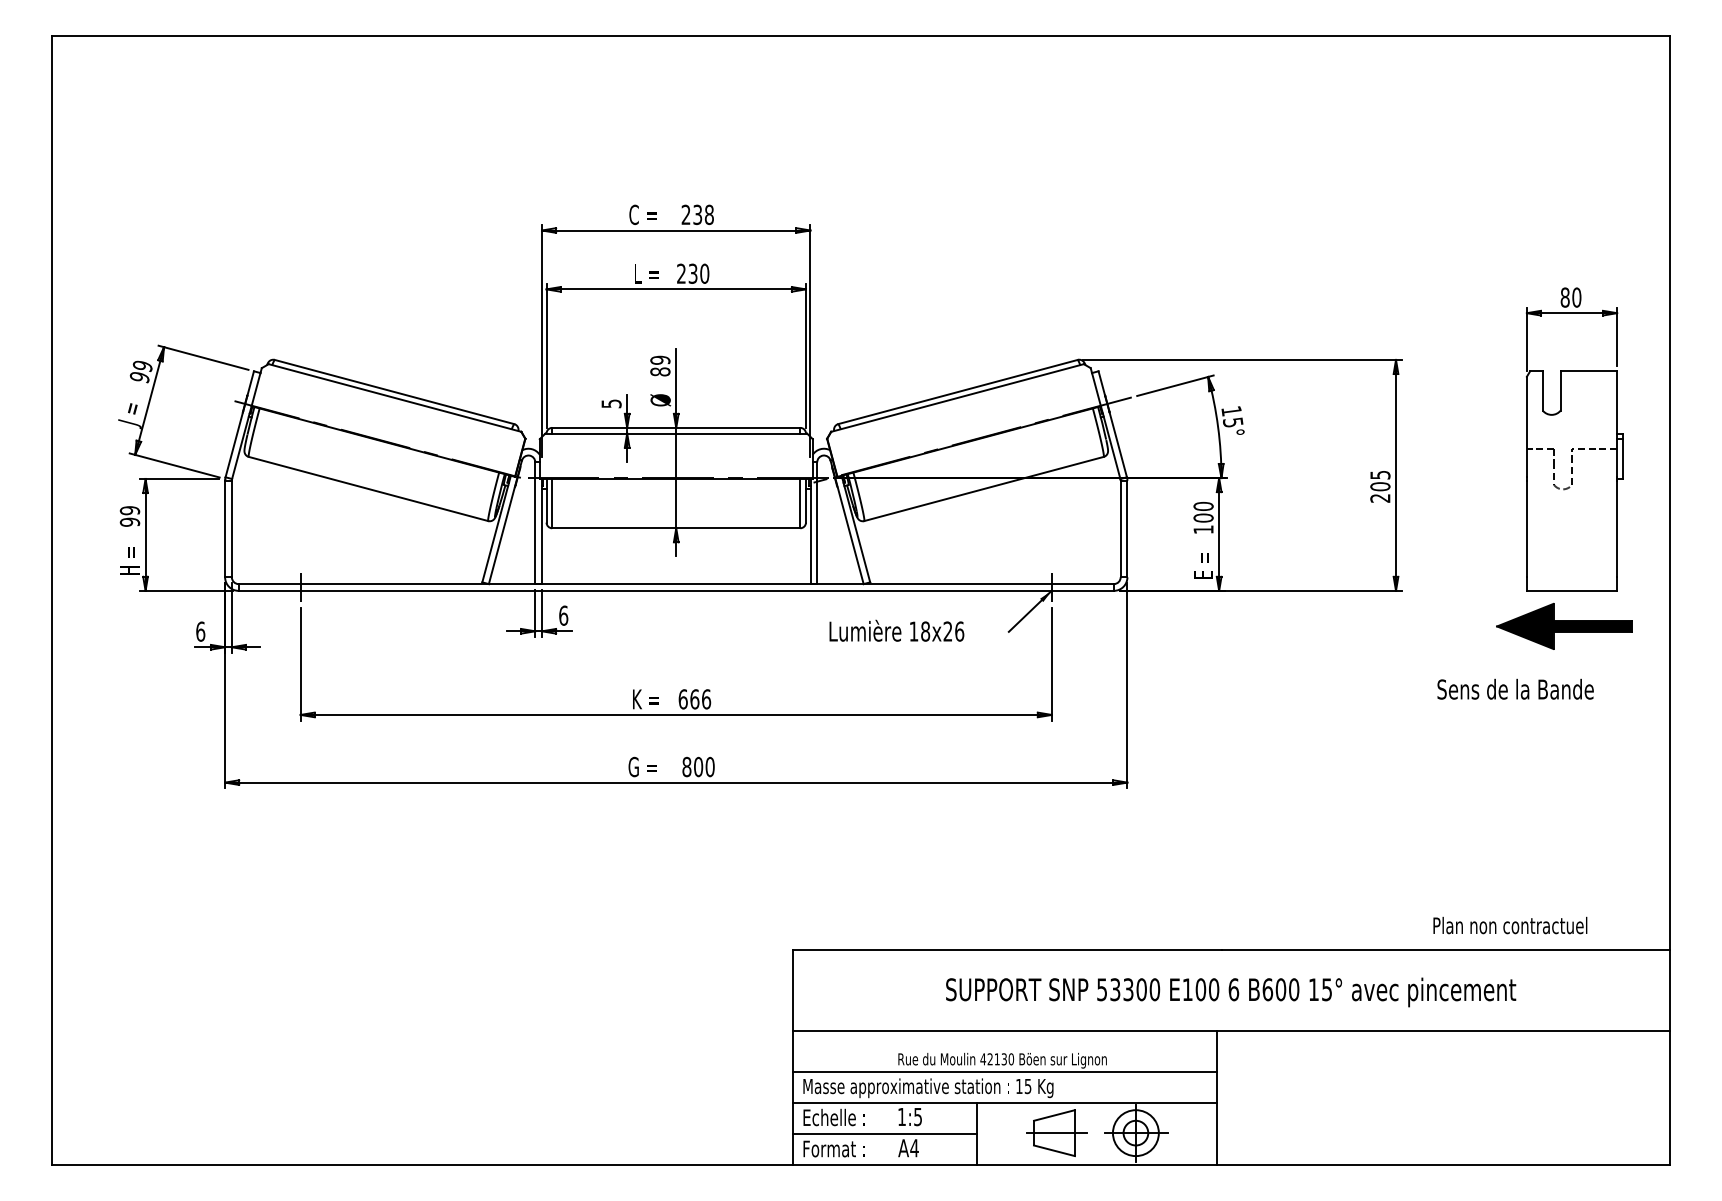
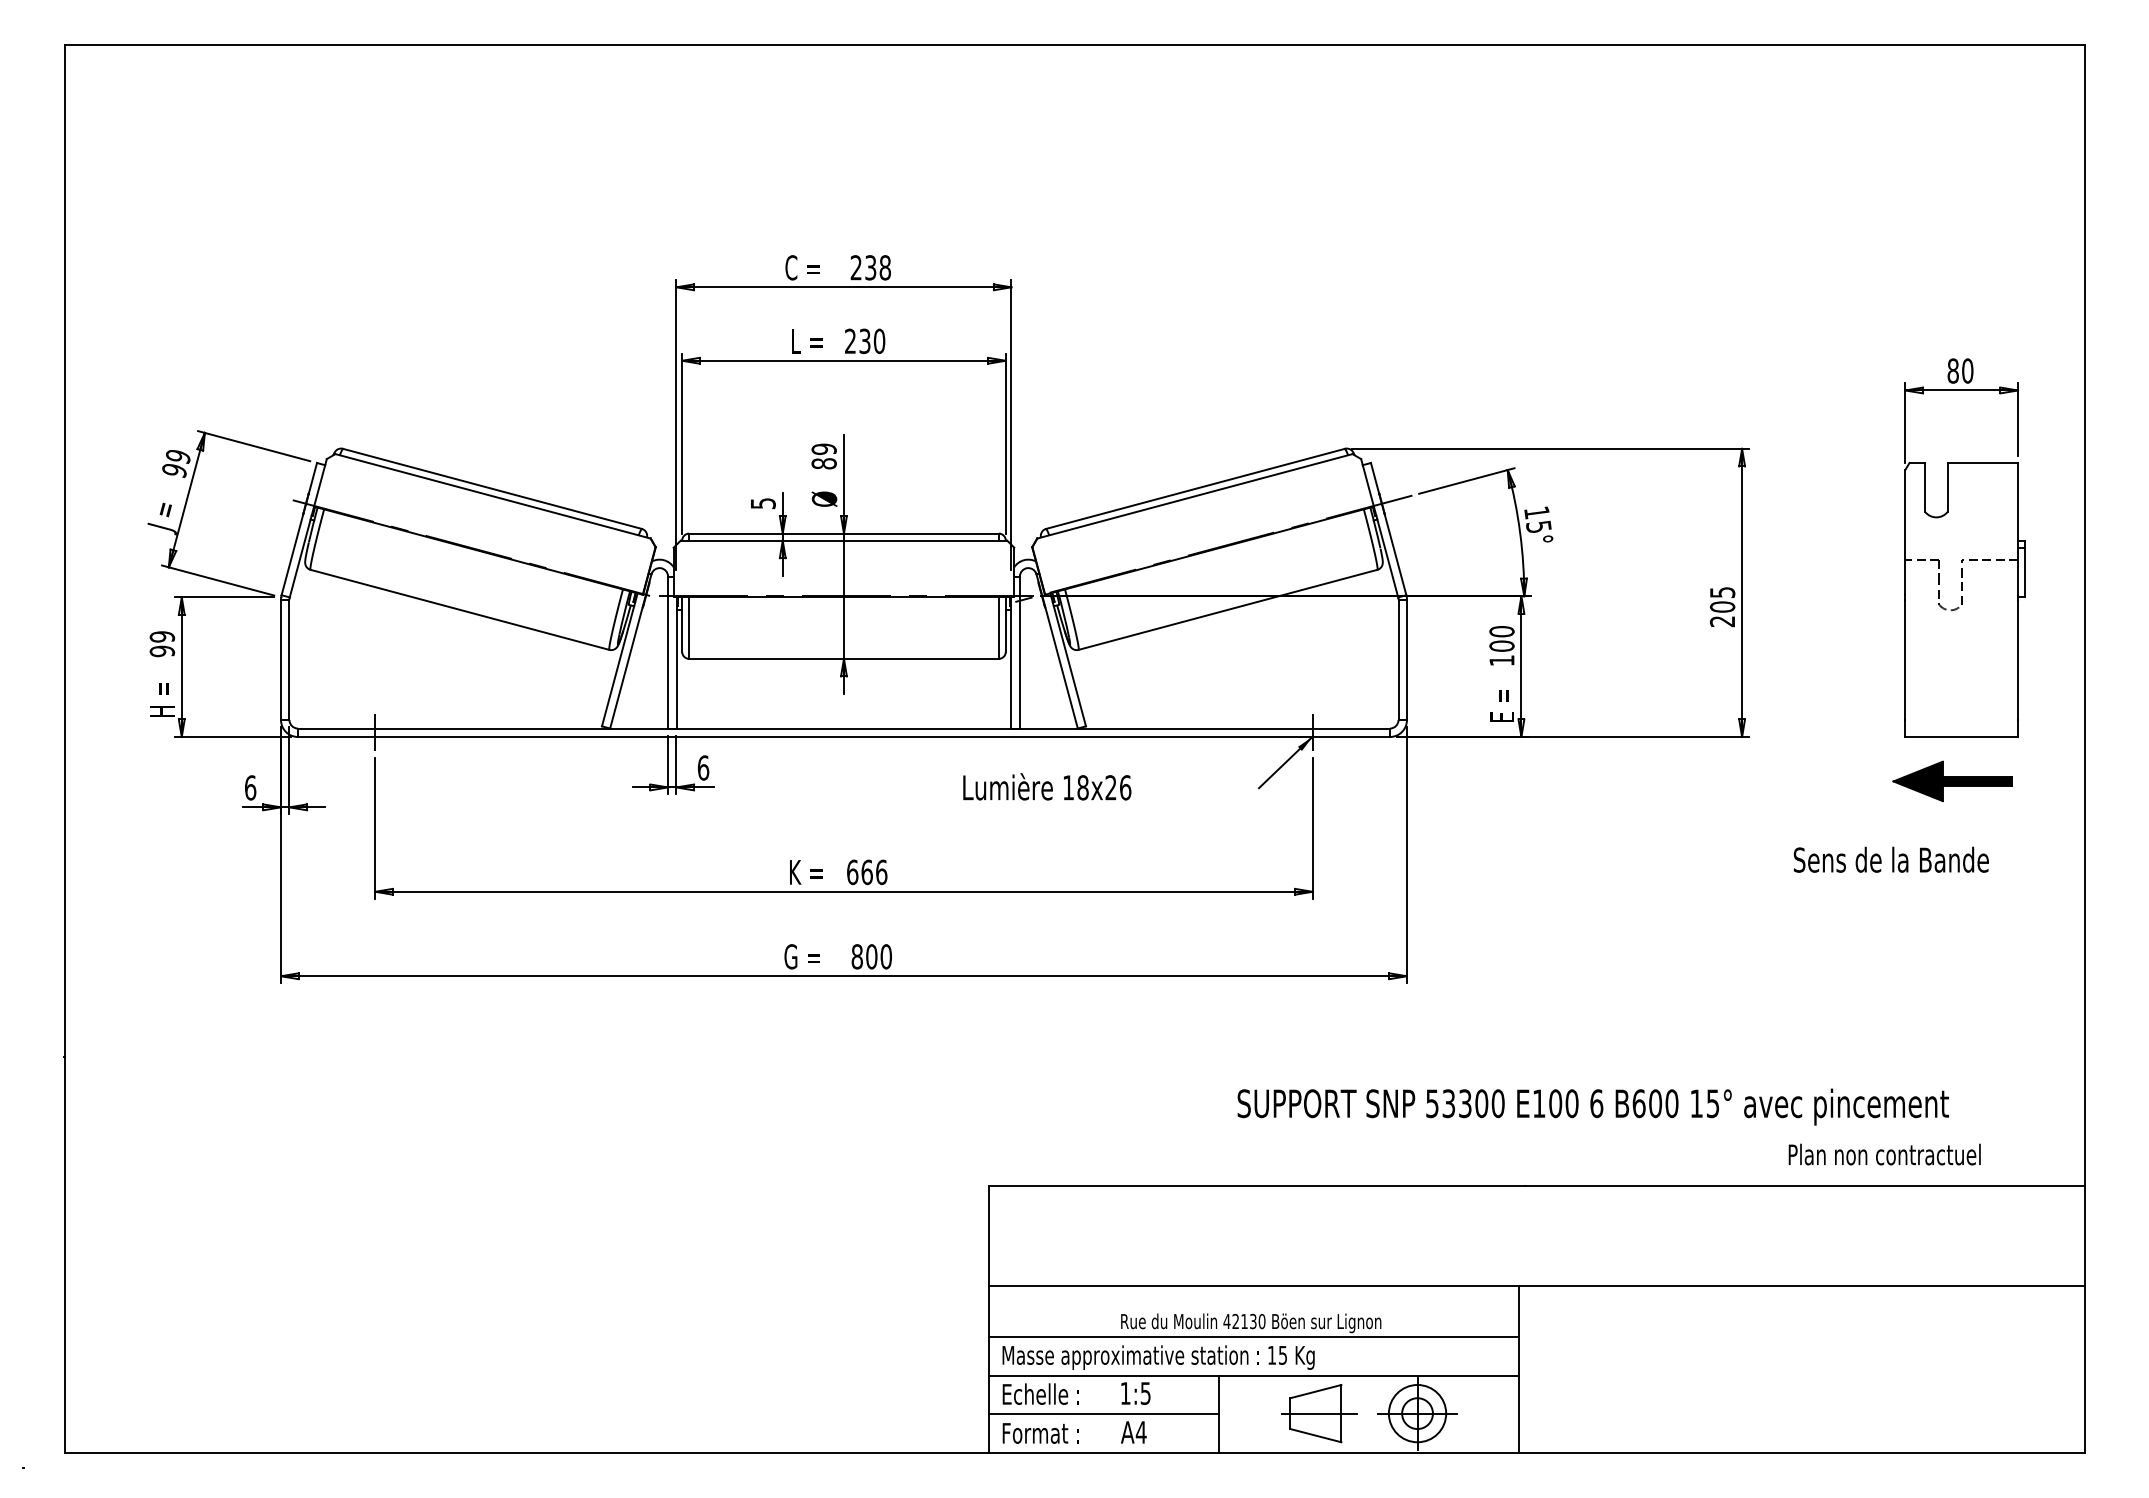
part: (1564, 626) -> (1952, 781), size x0.7
text: (897, 630) -> (1047, 786), moved
text: (1230, 991) -> (1592, 1106), moved

